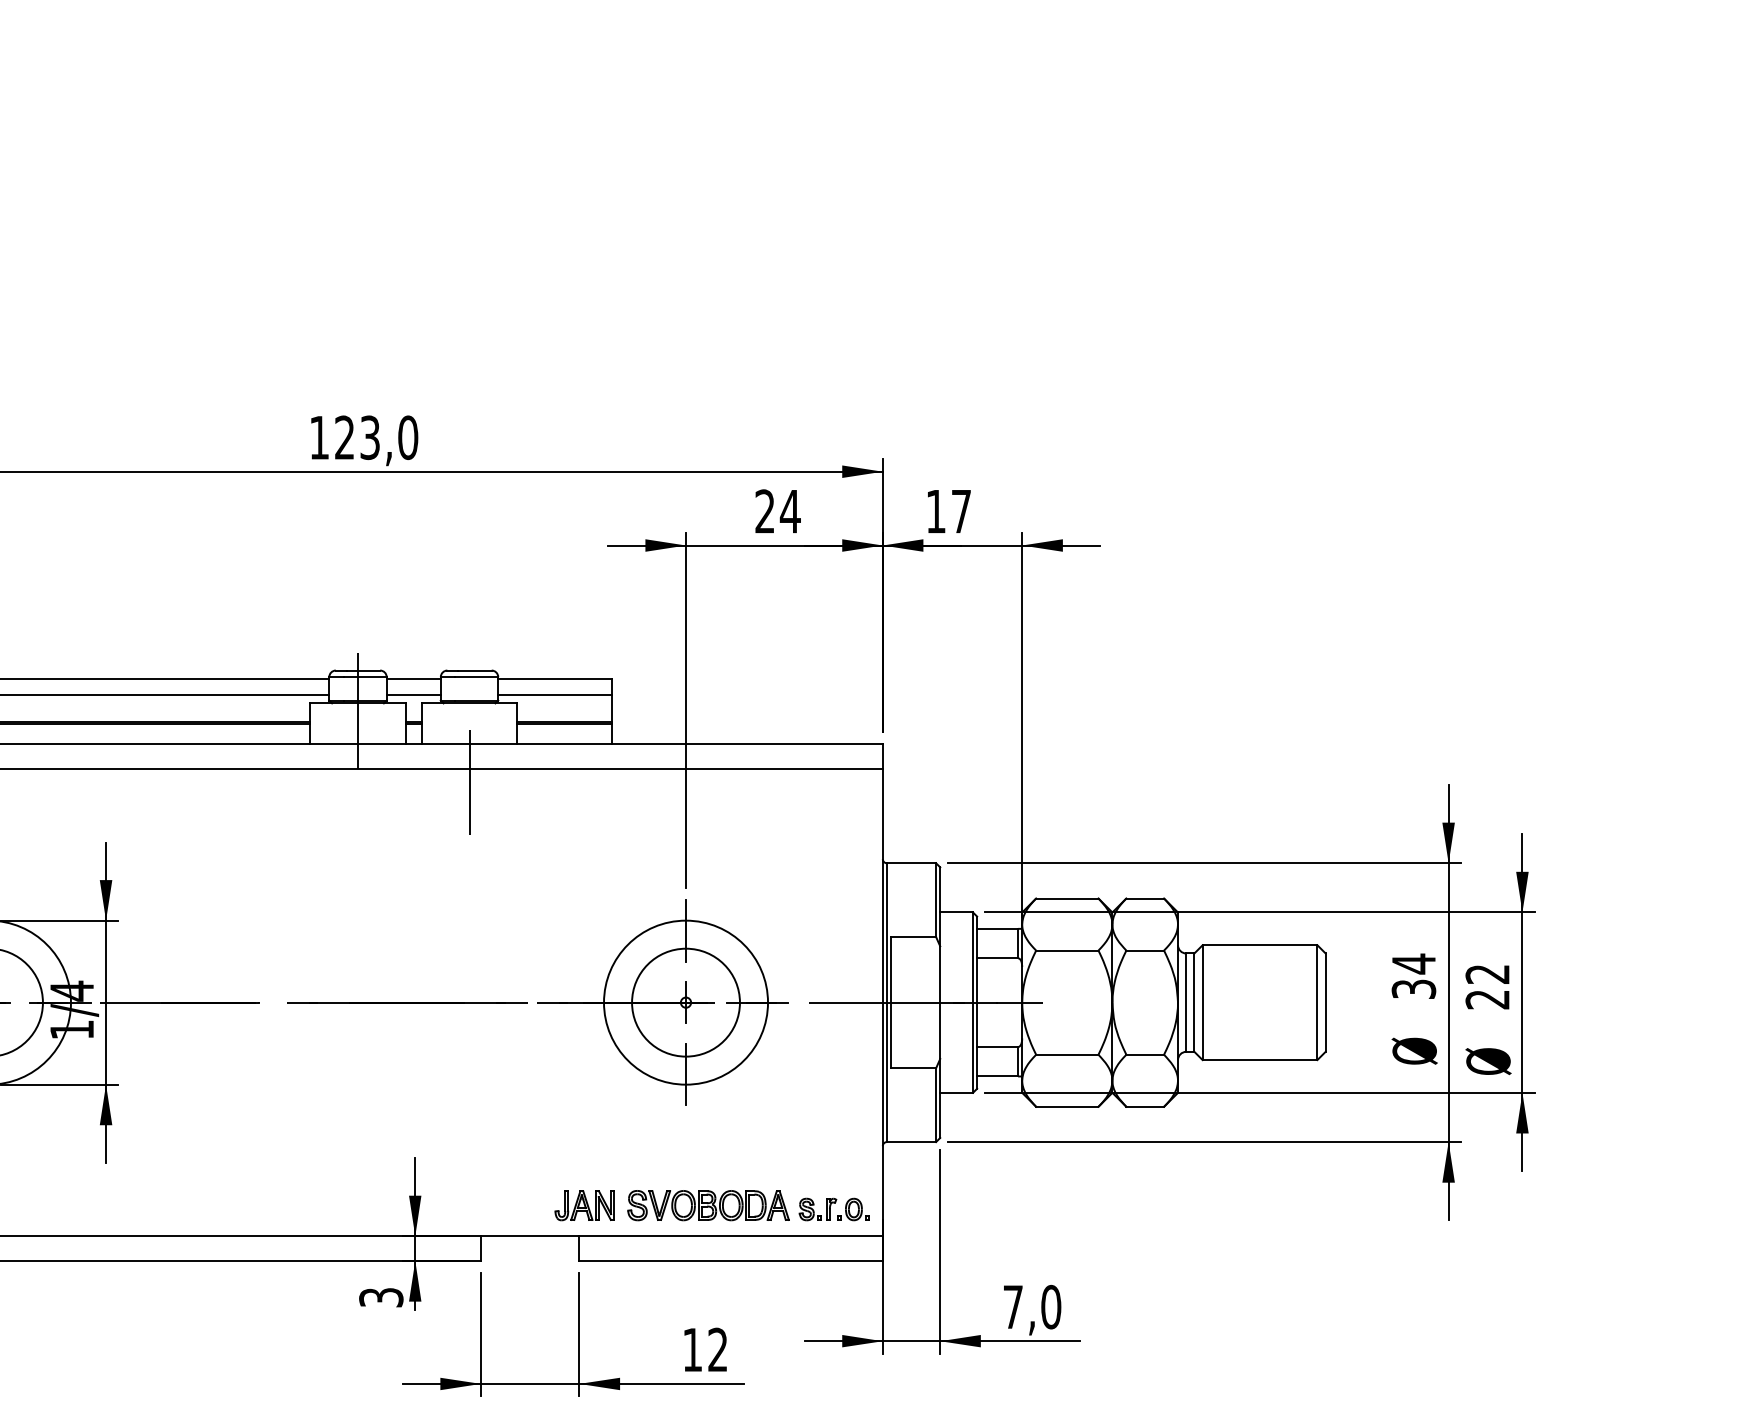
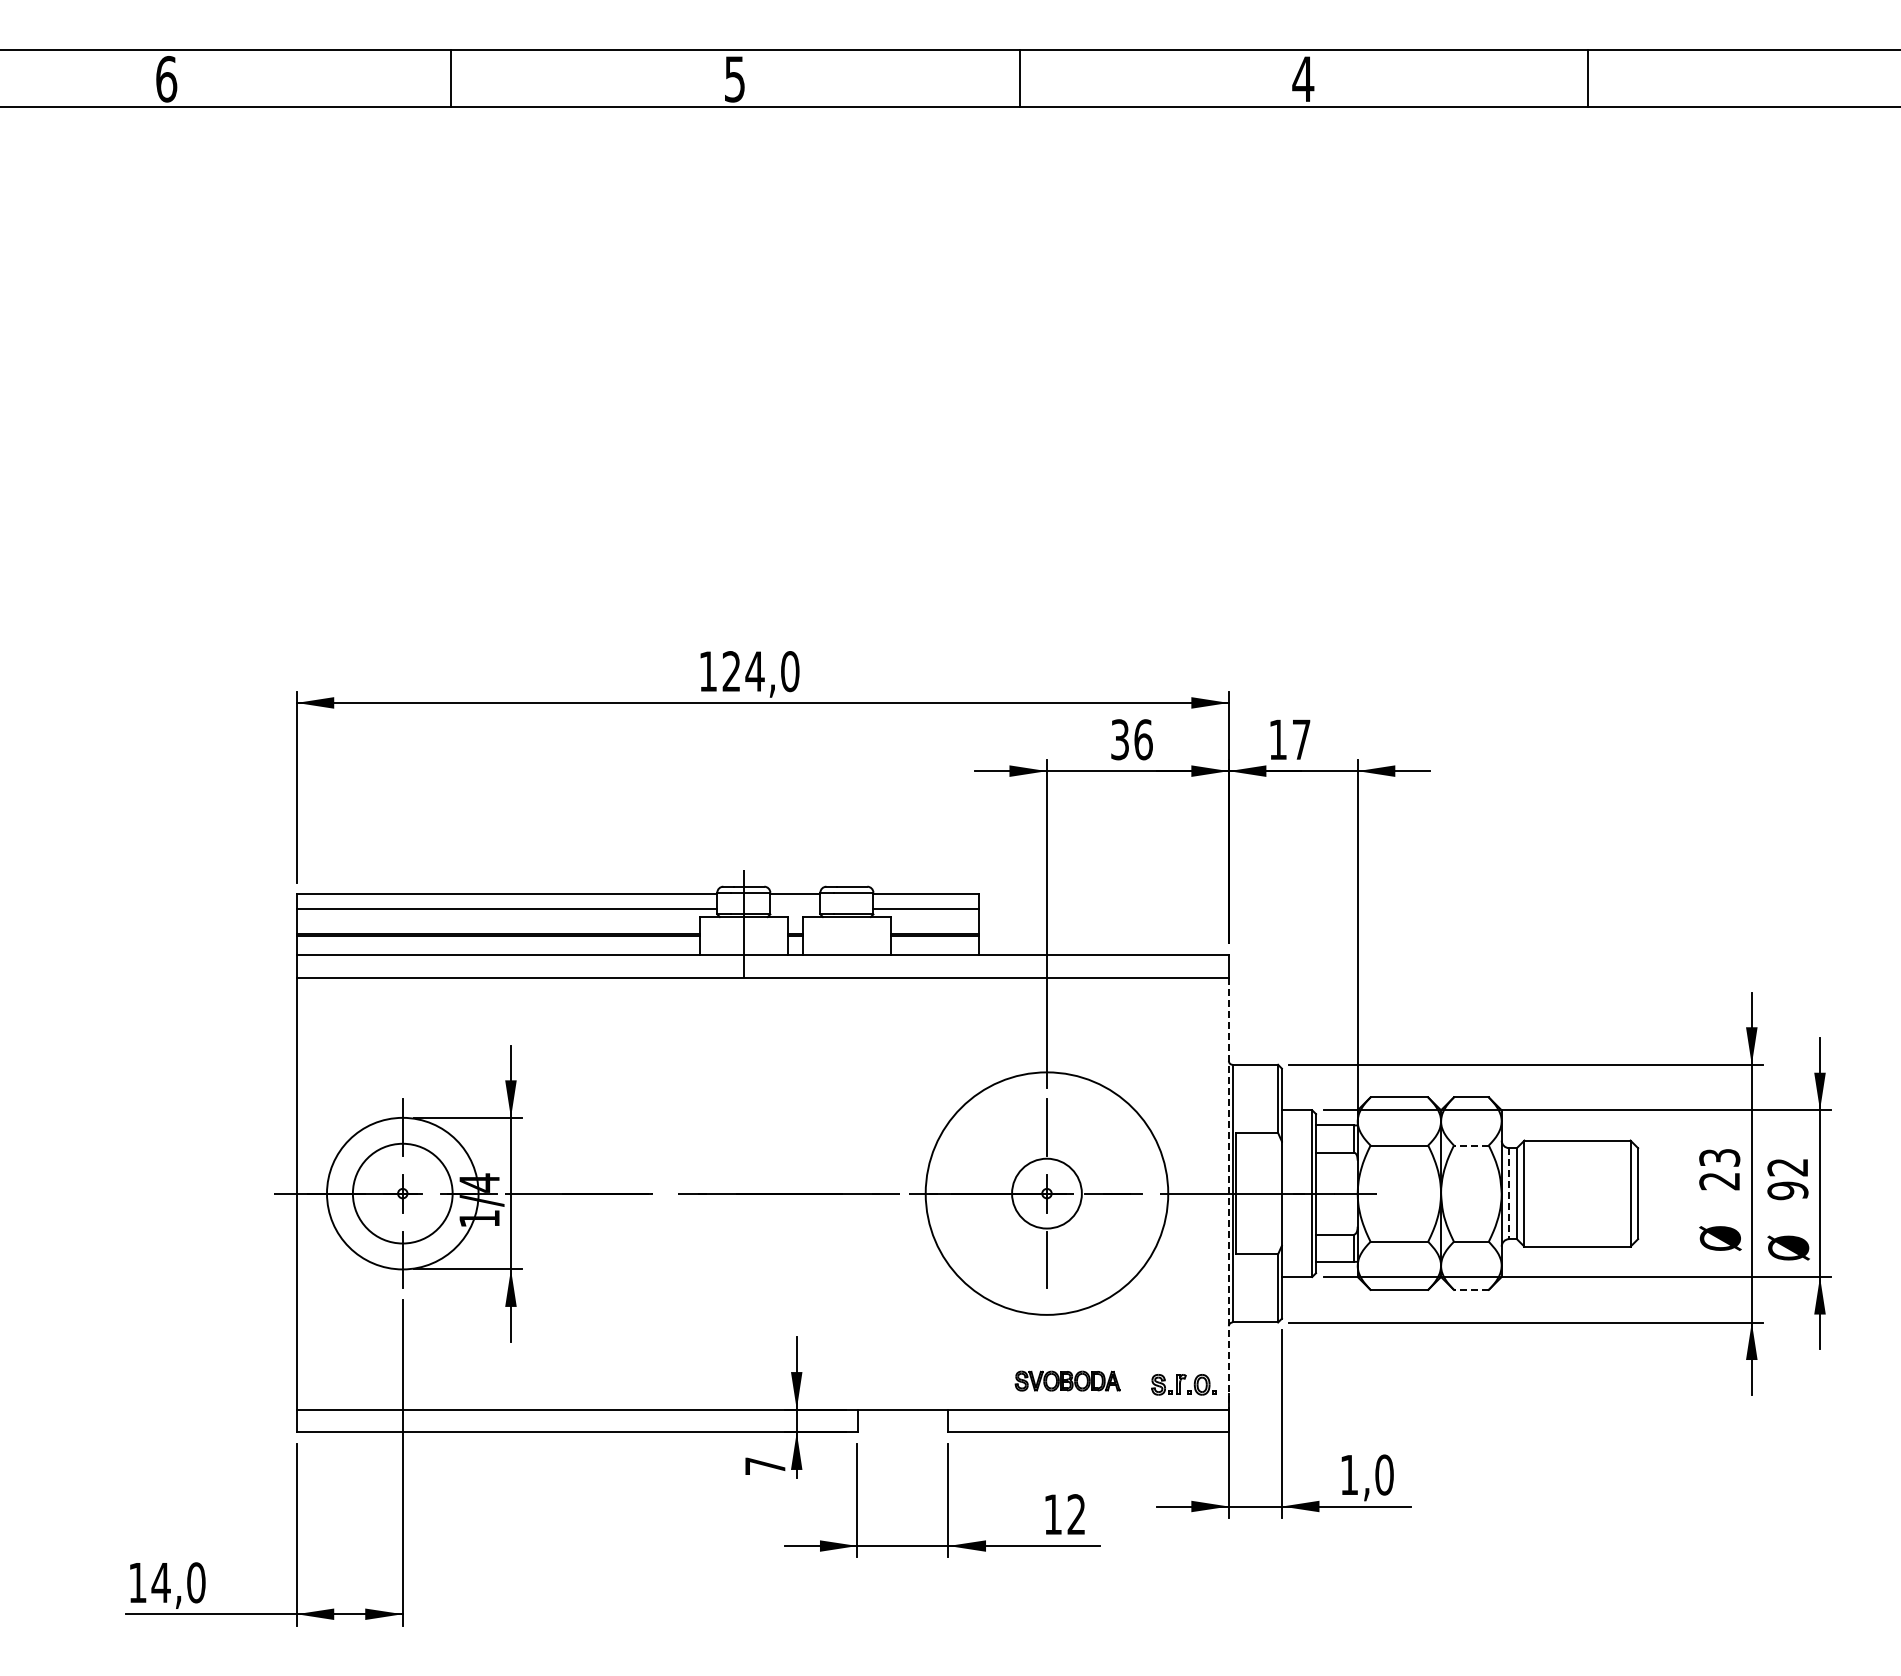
text: (369, 437) -> (754, 671), 123,0 -> 124,0
text: (778, 511) -> (1132, 739), 24 -> 36
line: (413, 695) -> (795, 909), removed
line: (469, 781) -> (846, 989), removed
line: (1144, 950) -> (1470, 1145), solid -> dashed
text: (1413, 976) -> (1719, 1169), 34 -> 23
text: (1487, 999) -> (1787, 1190), 22 -> 92
circle: (685, 1002) -> (1046, 1193), size x0.7
circle: (685, 1002) -> (1046, 1193), size x1.6
line: (882, 1002) -> (1228, 1193), solid -> dashed
line: (1186, 1003) -> (1509, 1194), solid -> dashed
line: (1144, 1106) -> (1470, 1289), solid -> dashed
part: (584, 1204) -> (953, 1380), removed
part: (708, 1204) -> (1067, 1380), size x0.7
text: (380, 1297) -> (764, 1466), 3 -> 7
text: (1012, 1306) -> (1348, 1474), 7,0 -> 1,0

